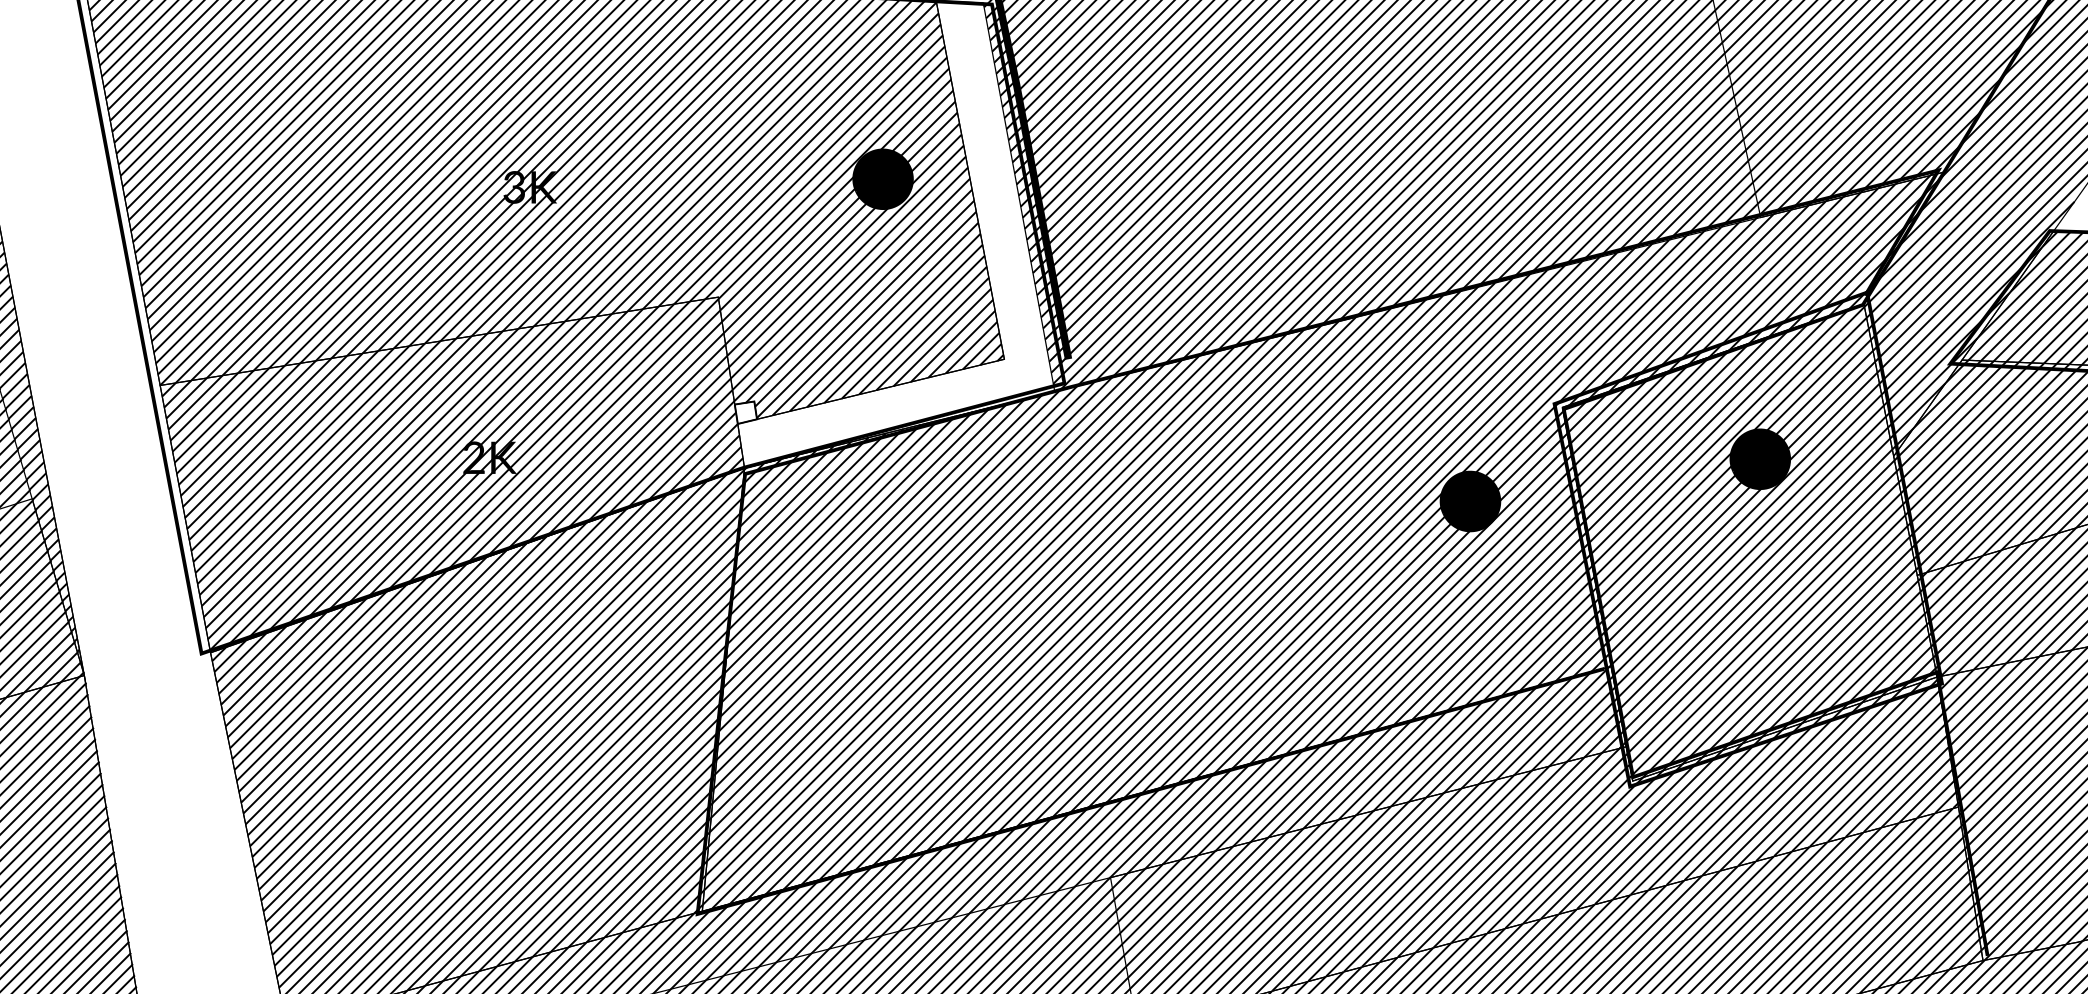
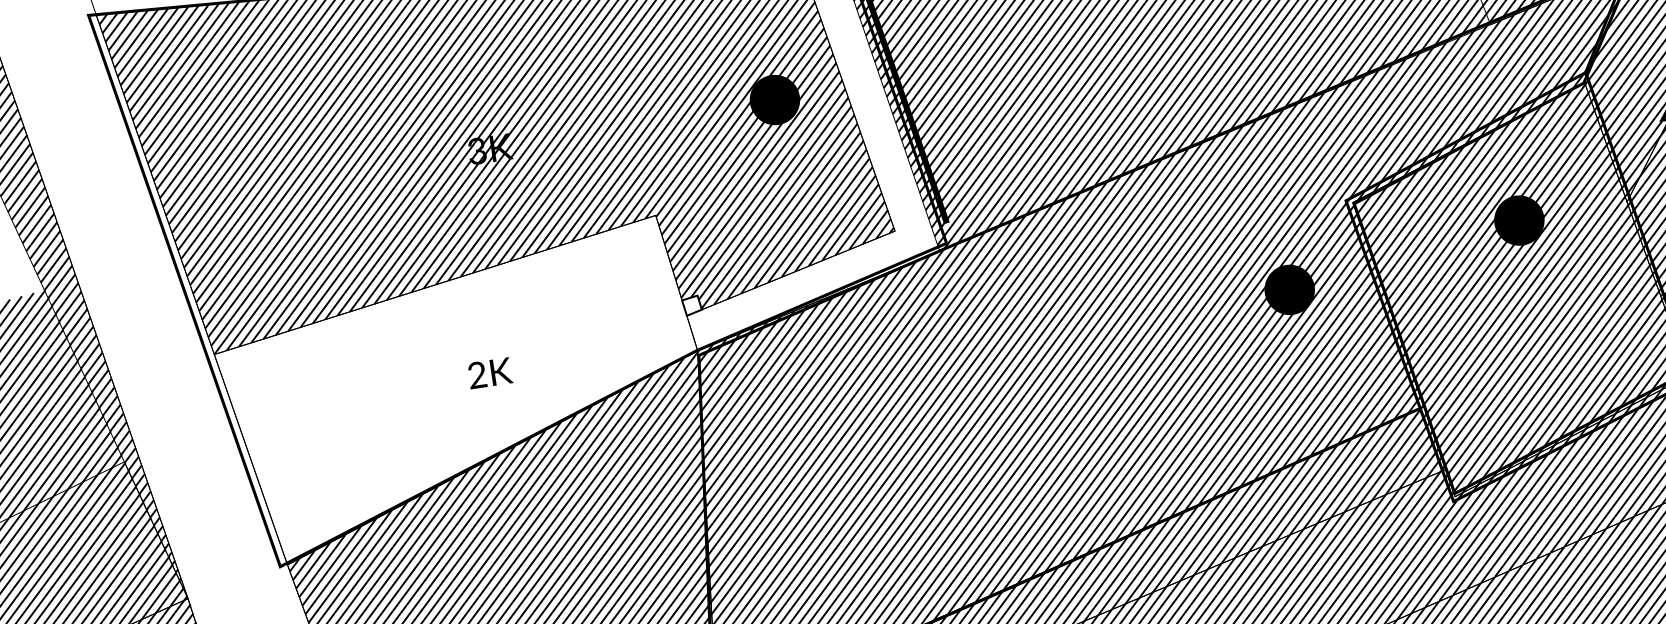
hatch: (451, 474) -> (461, 391), removed

